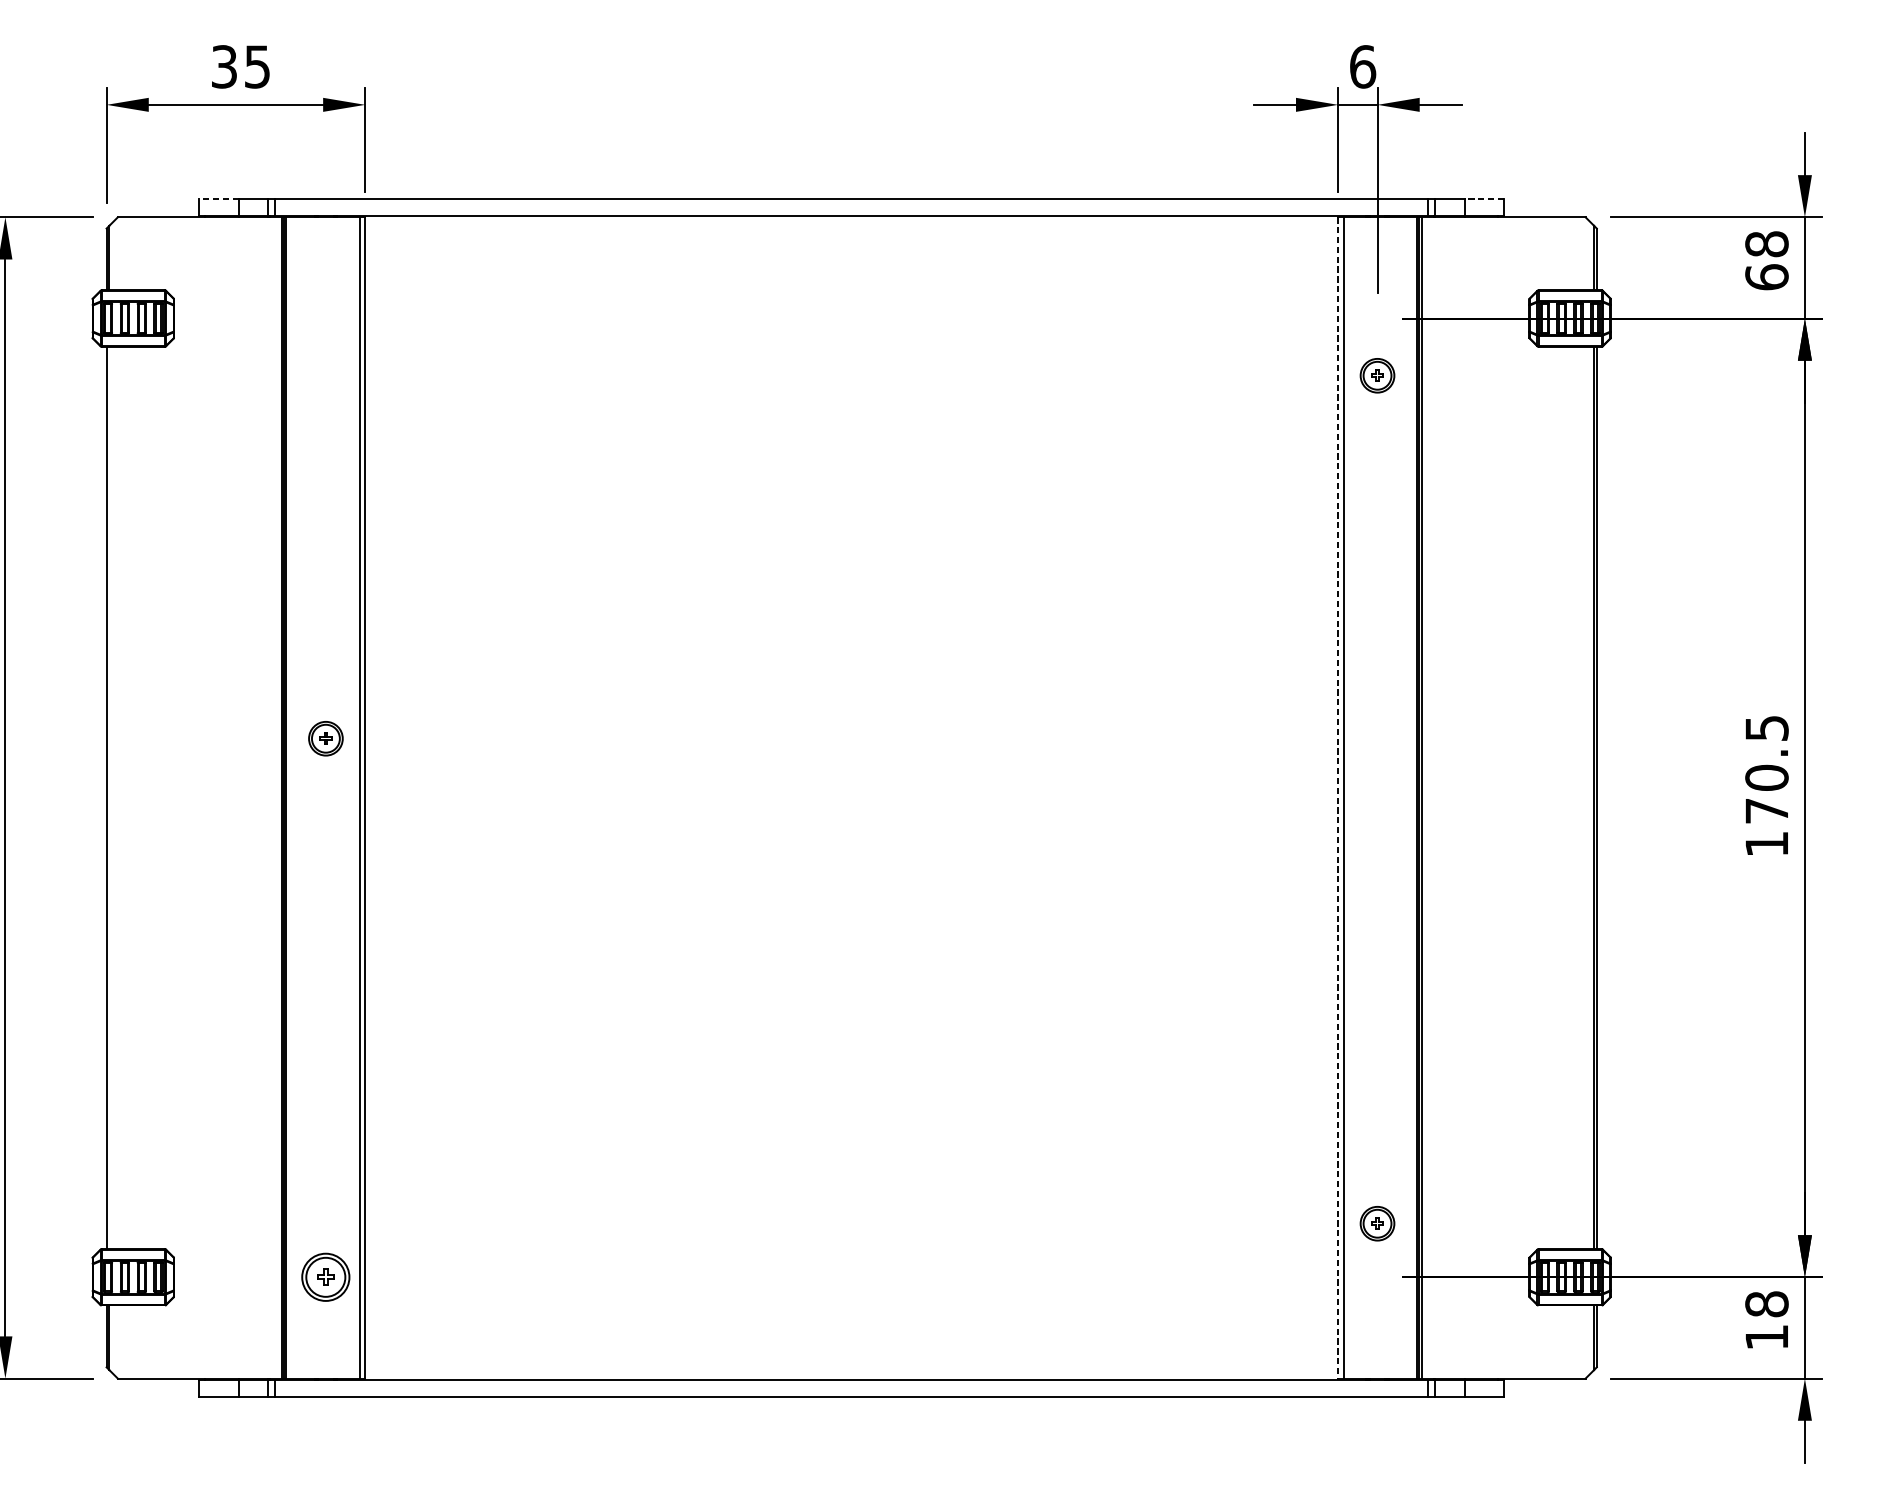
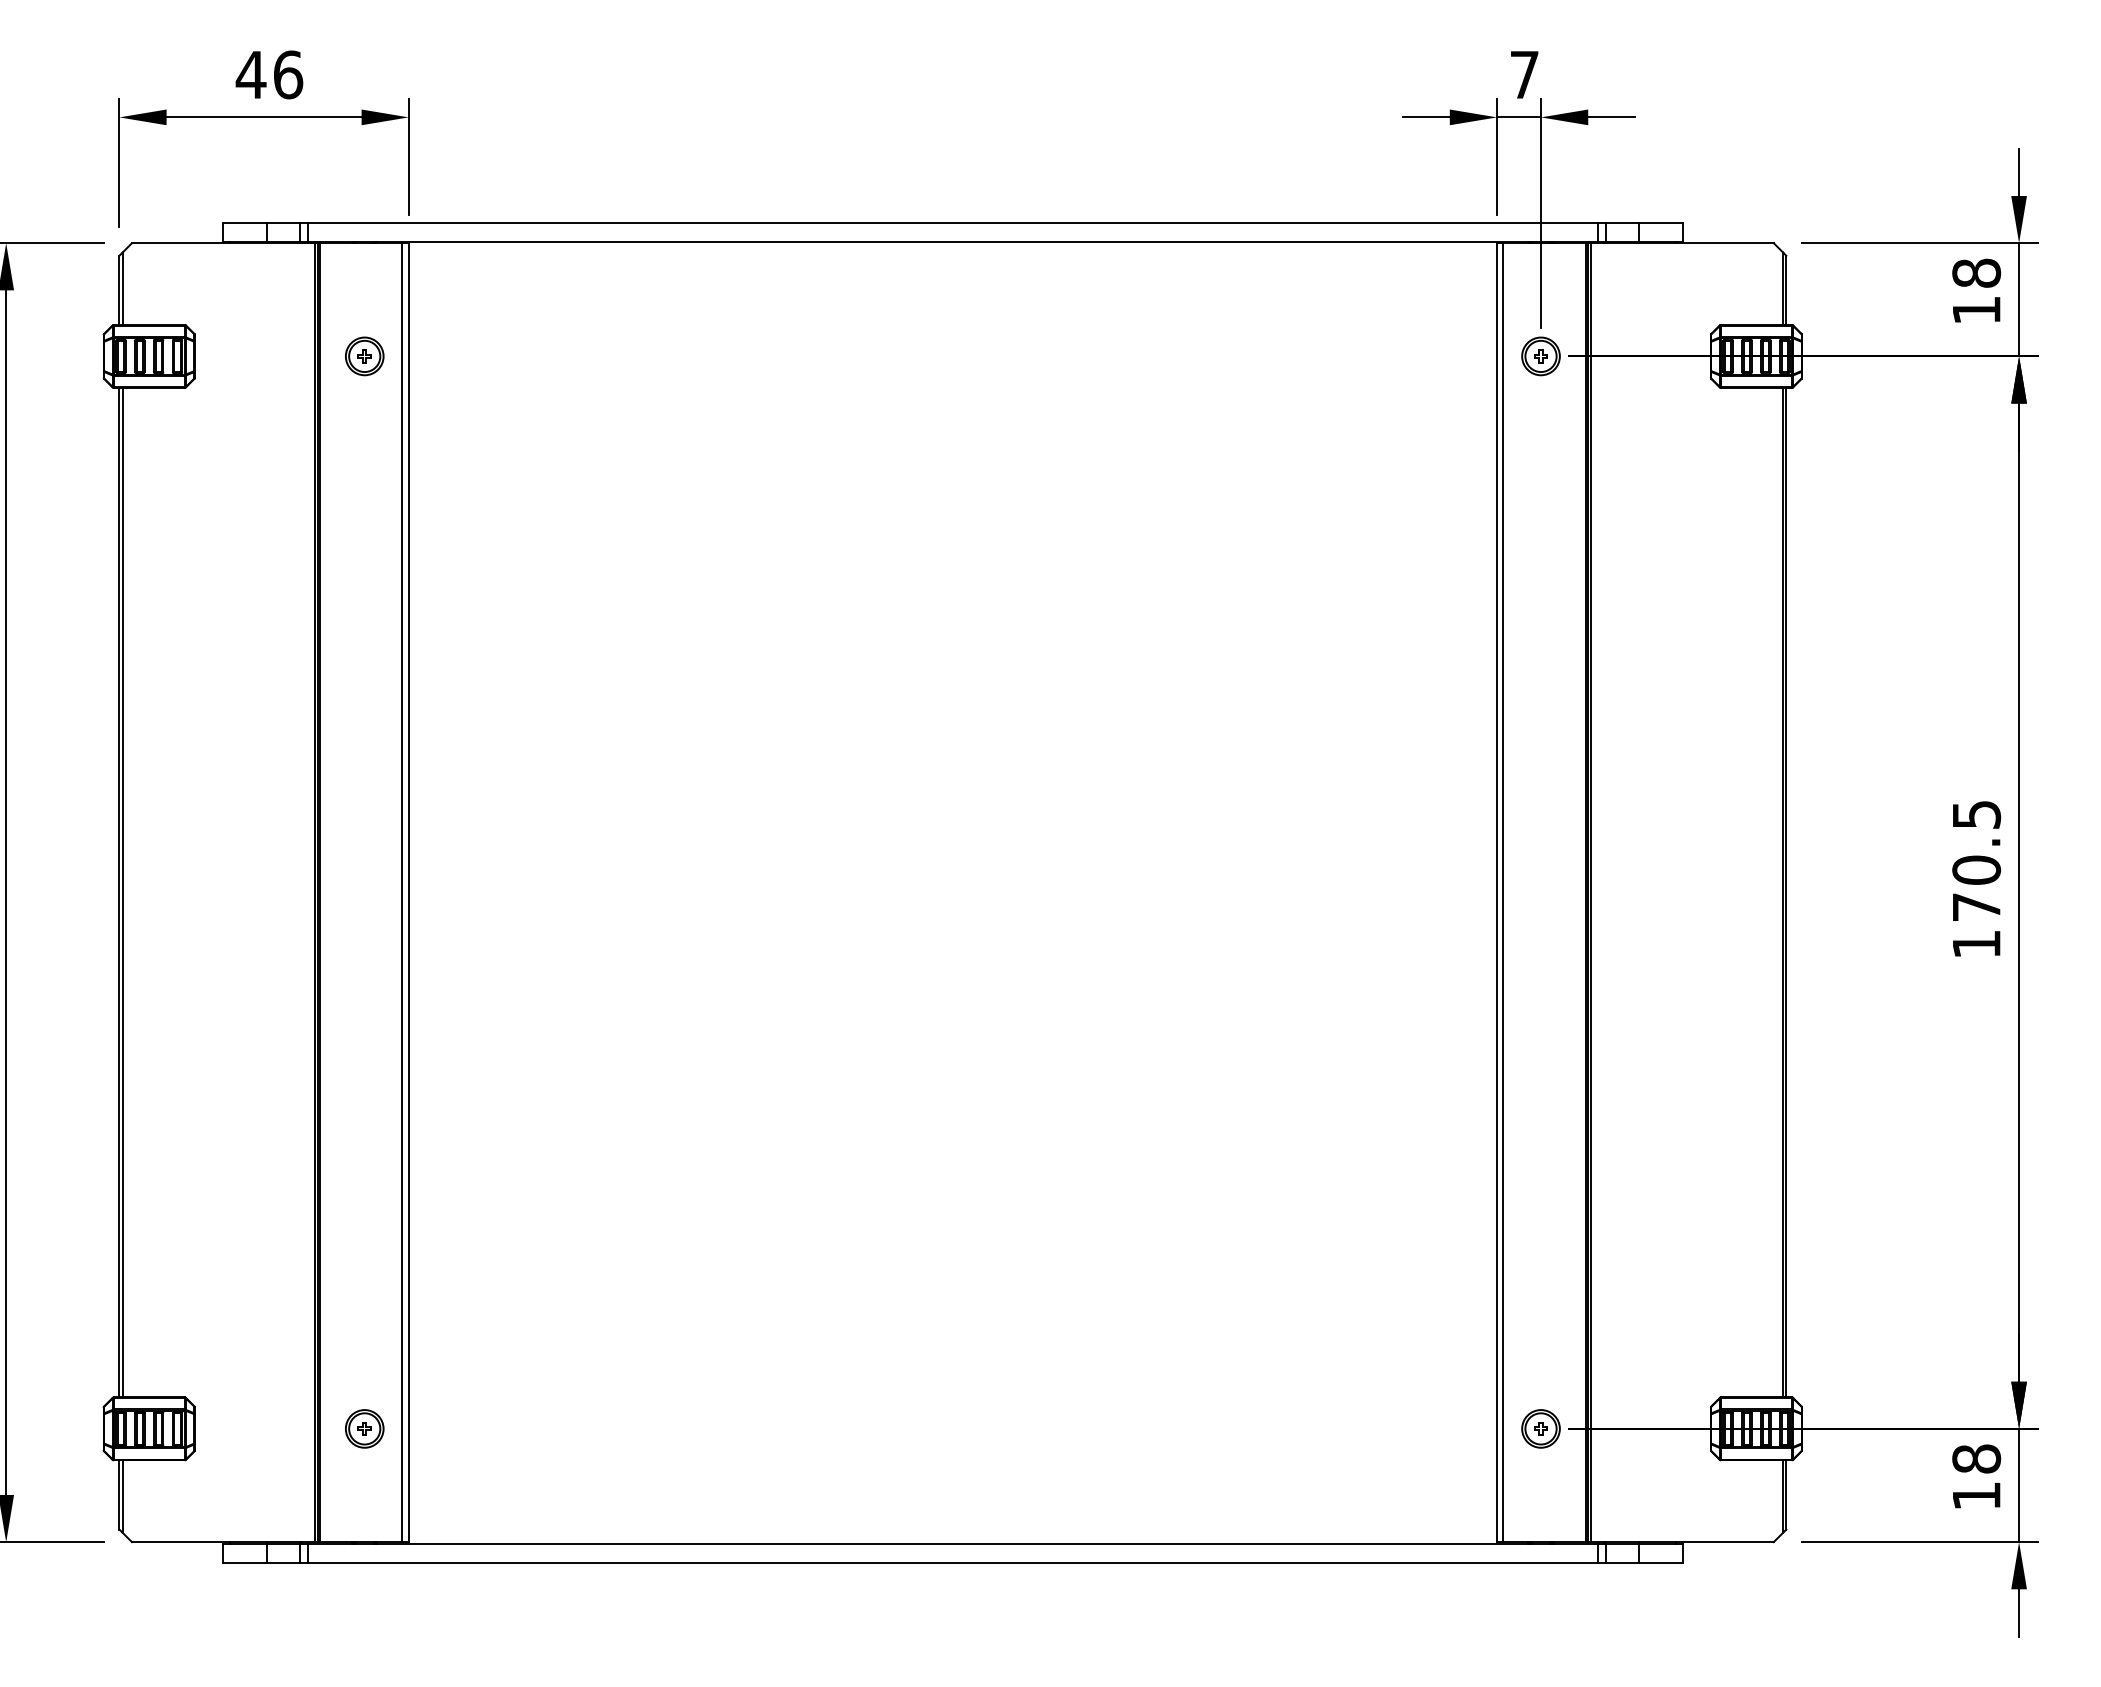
text: (240, 66) -> (269, 74), 35 -> 46
text: (1362, 66) -> (1524, 74), 6 -> 7
line: (218, 198) -> (244, 222), dashed -> solid
line: (1484, 198) -> (1660, 222), dashed -> solid
text: (1766, 276) -> (1976, 309), 68 -> 18
part: (1377, 375) -> (1540, 356), moved
part: (325, 738) -> (364, 356), moved
line: (109, 797) -> (122, 892), added
line: (1337, 798) -> (1496, 893), dashed -> solid
part: (1377, 1223) -> (1540, 1428), moved
part: (325, 1276) -> (364, 1428), size x0.71

